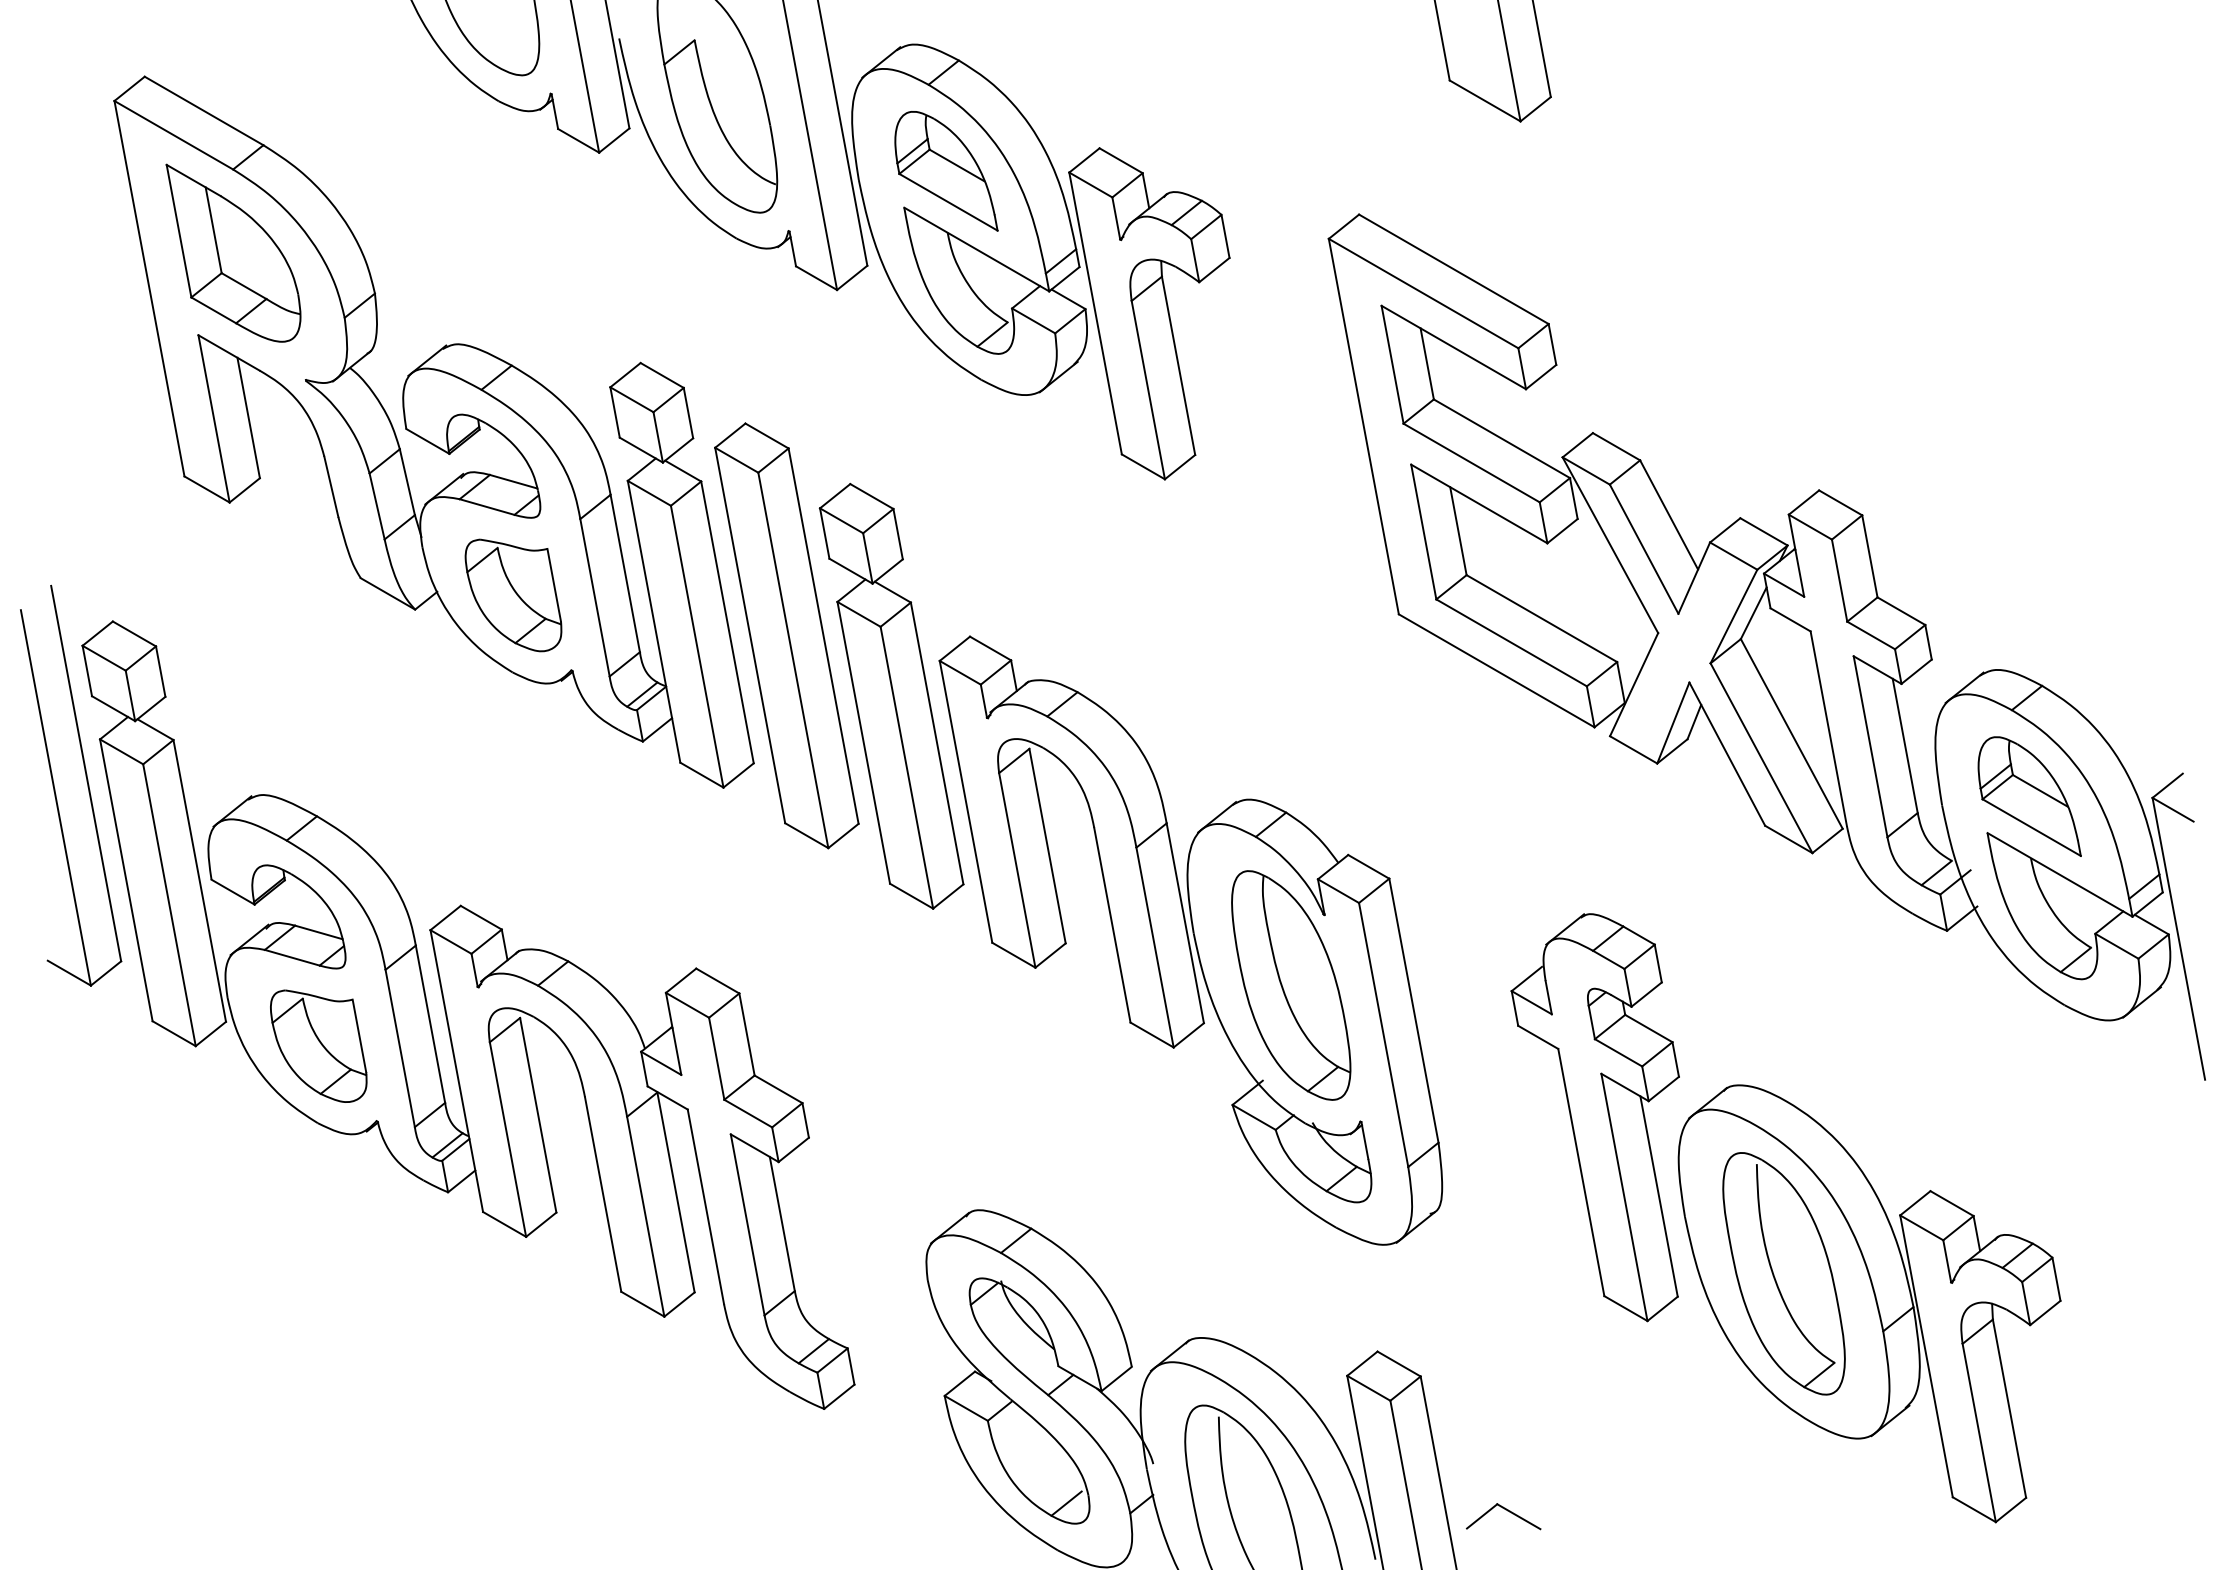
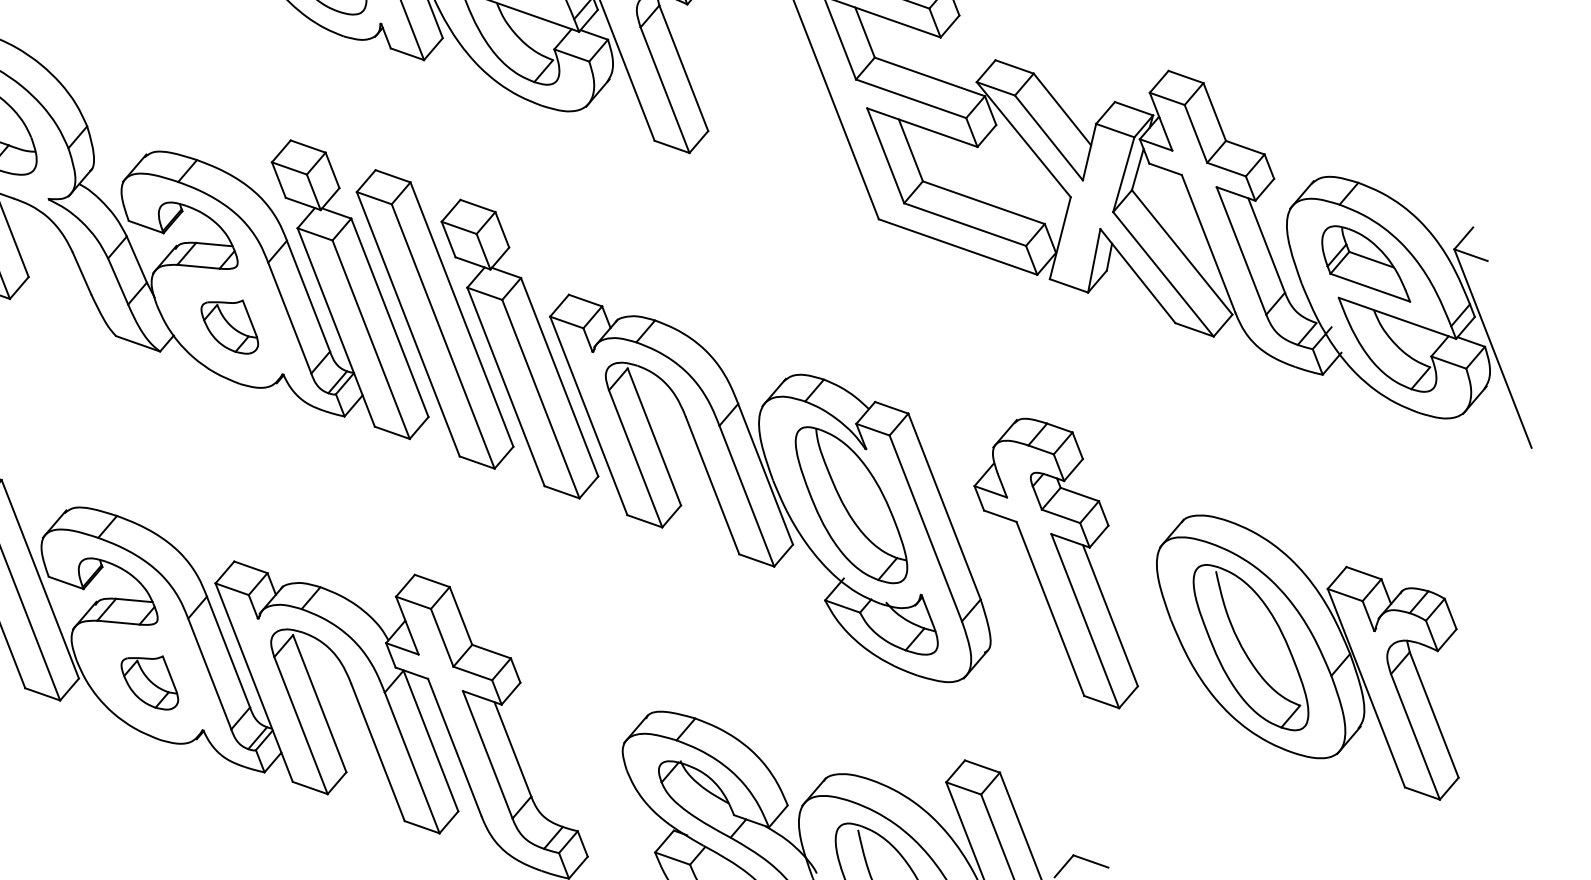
part: (513, 595) -> (229, 327), size x0.7
part: (318, 1045) -> (149, 683), size x0.7
part: (1594, 1117) -> (1052, 566), moved

